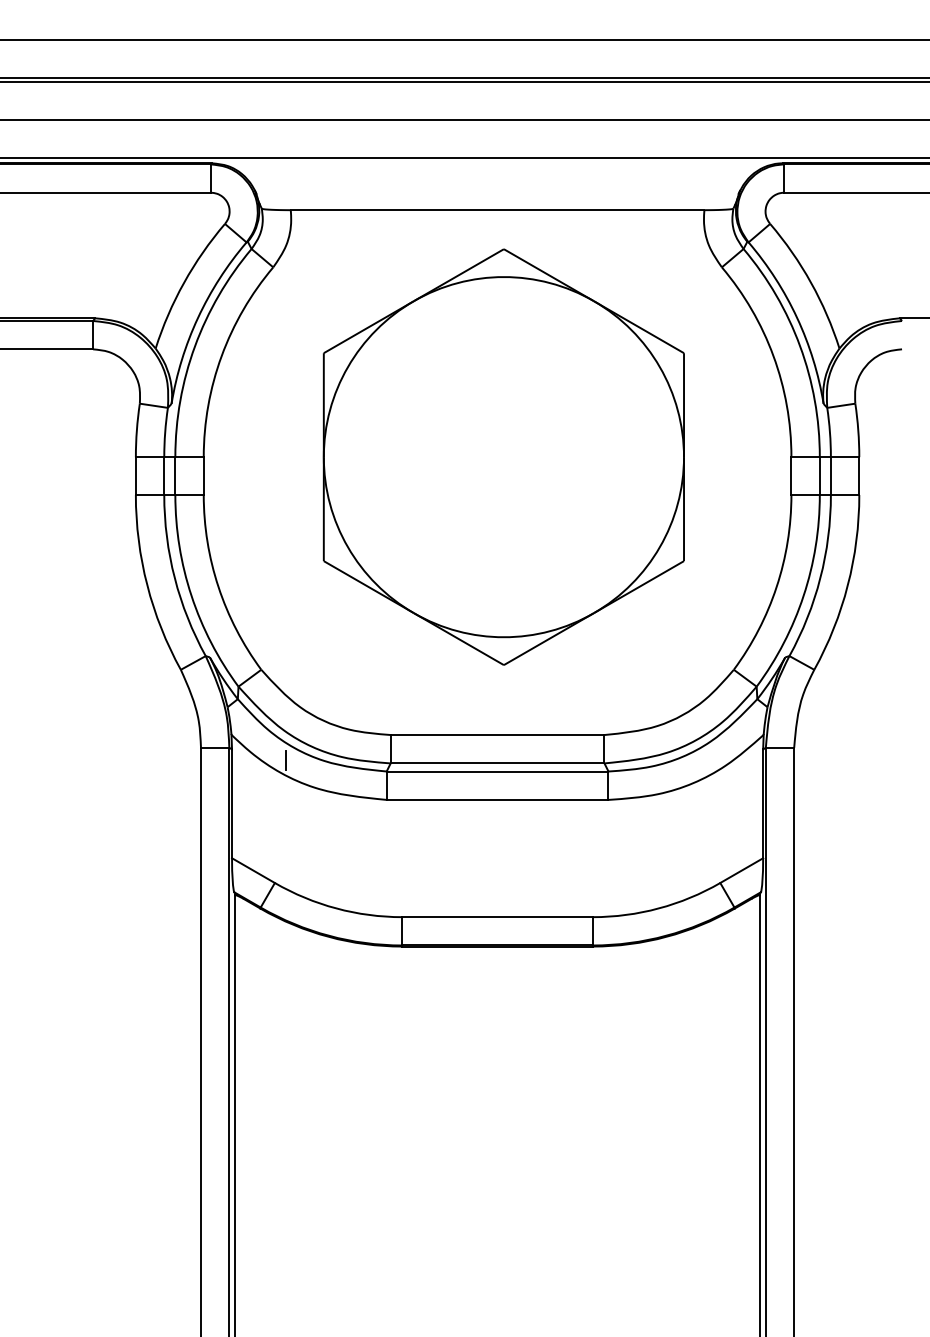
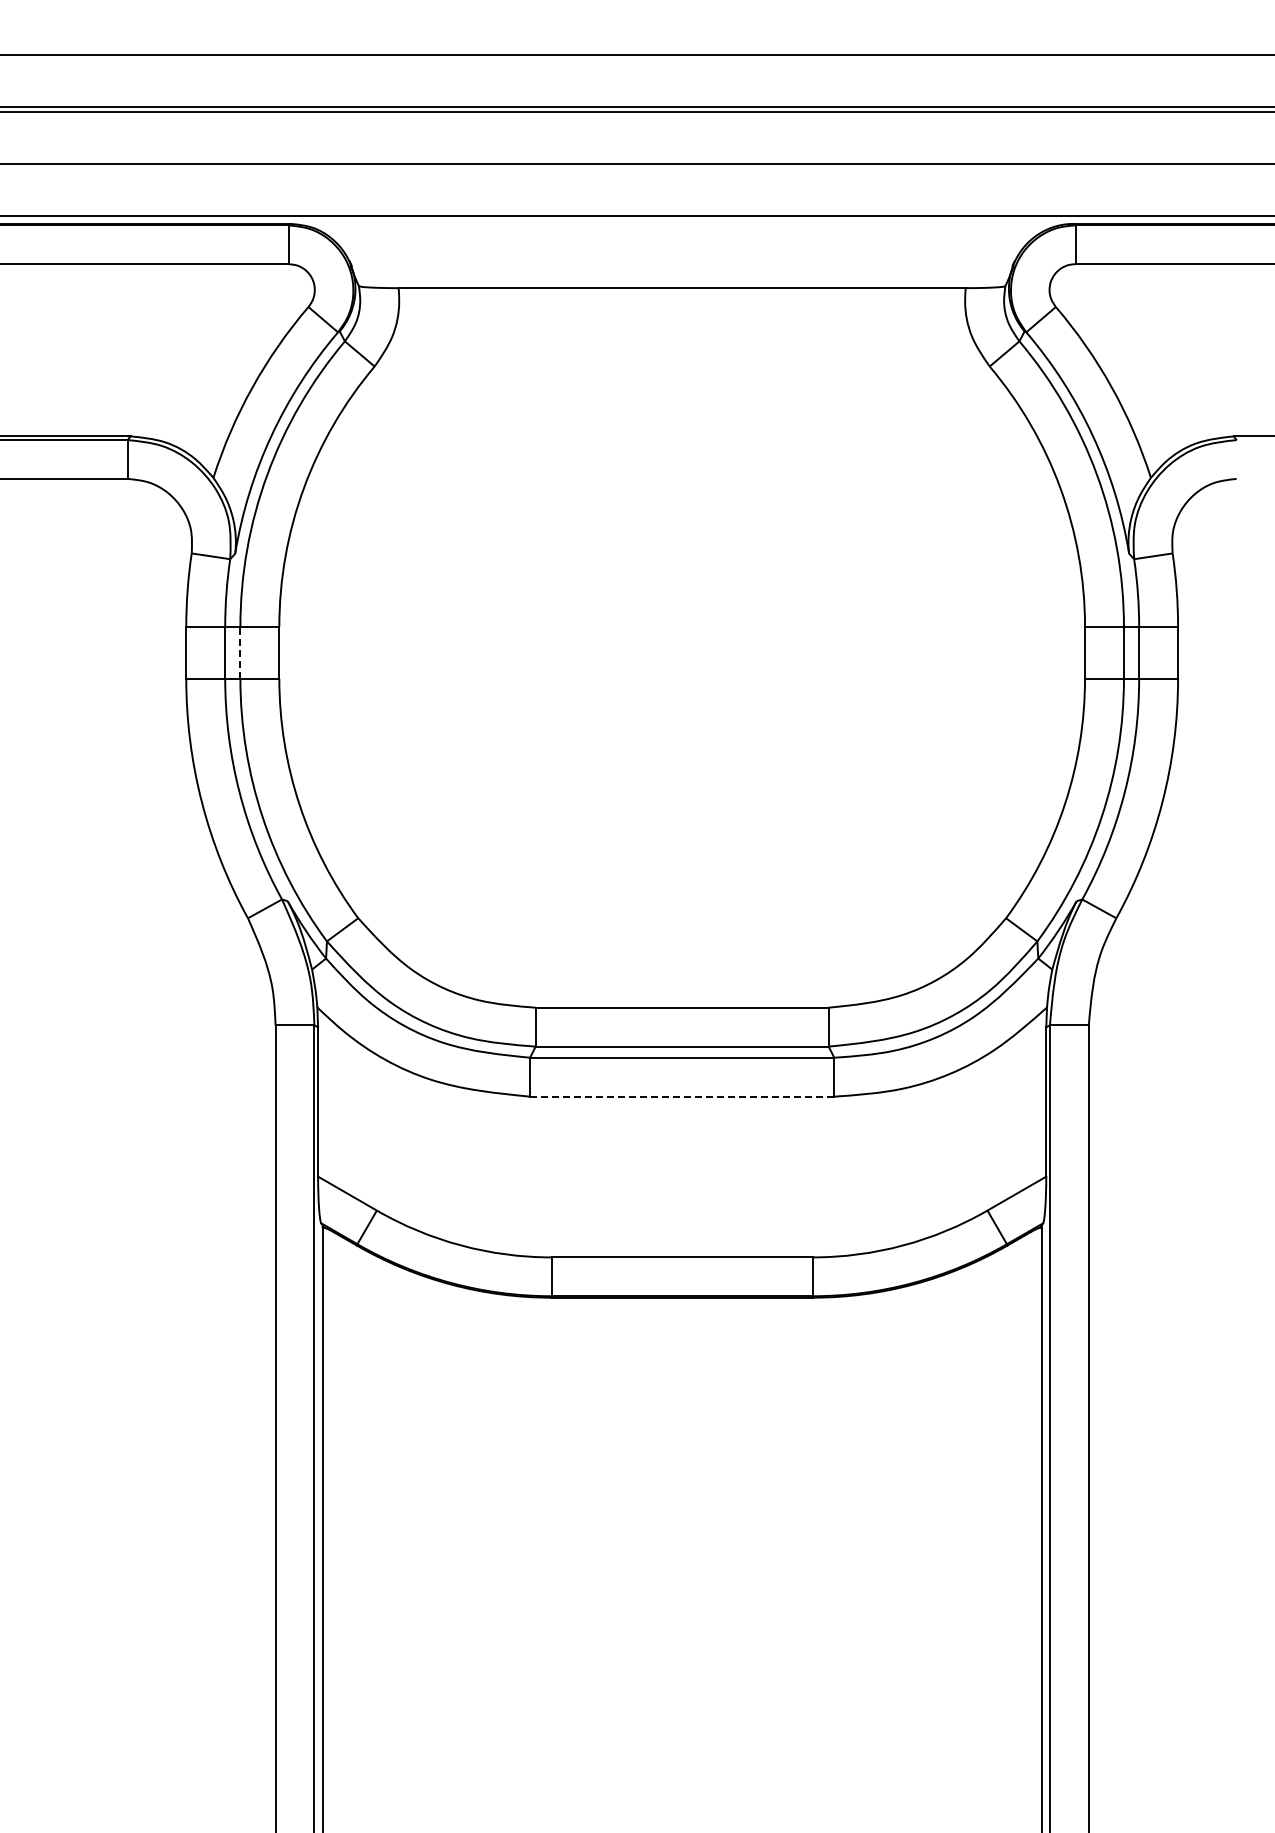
part: (503, 456) -> (690, 626), removed
line: (175, 475) -> (240, 652), solid -> dashed
line: (285, 760) -> (391, 1042), removed
line: (497, 799) -> (681, 1096), solid -> dashed

